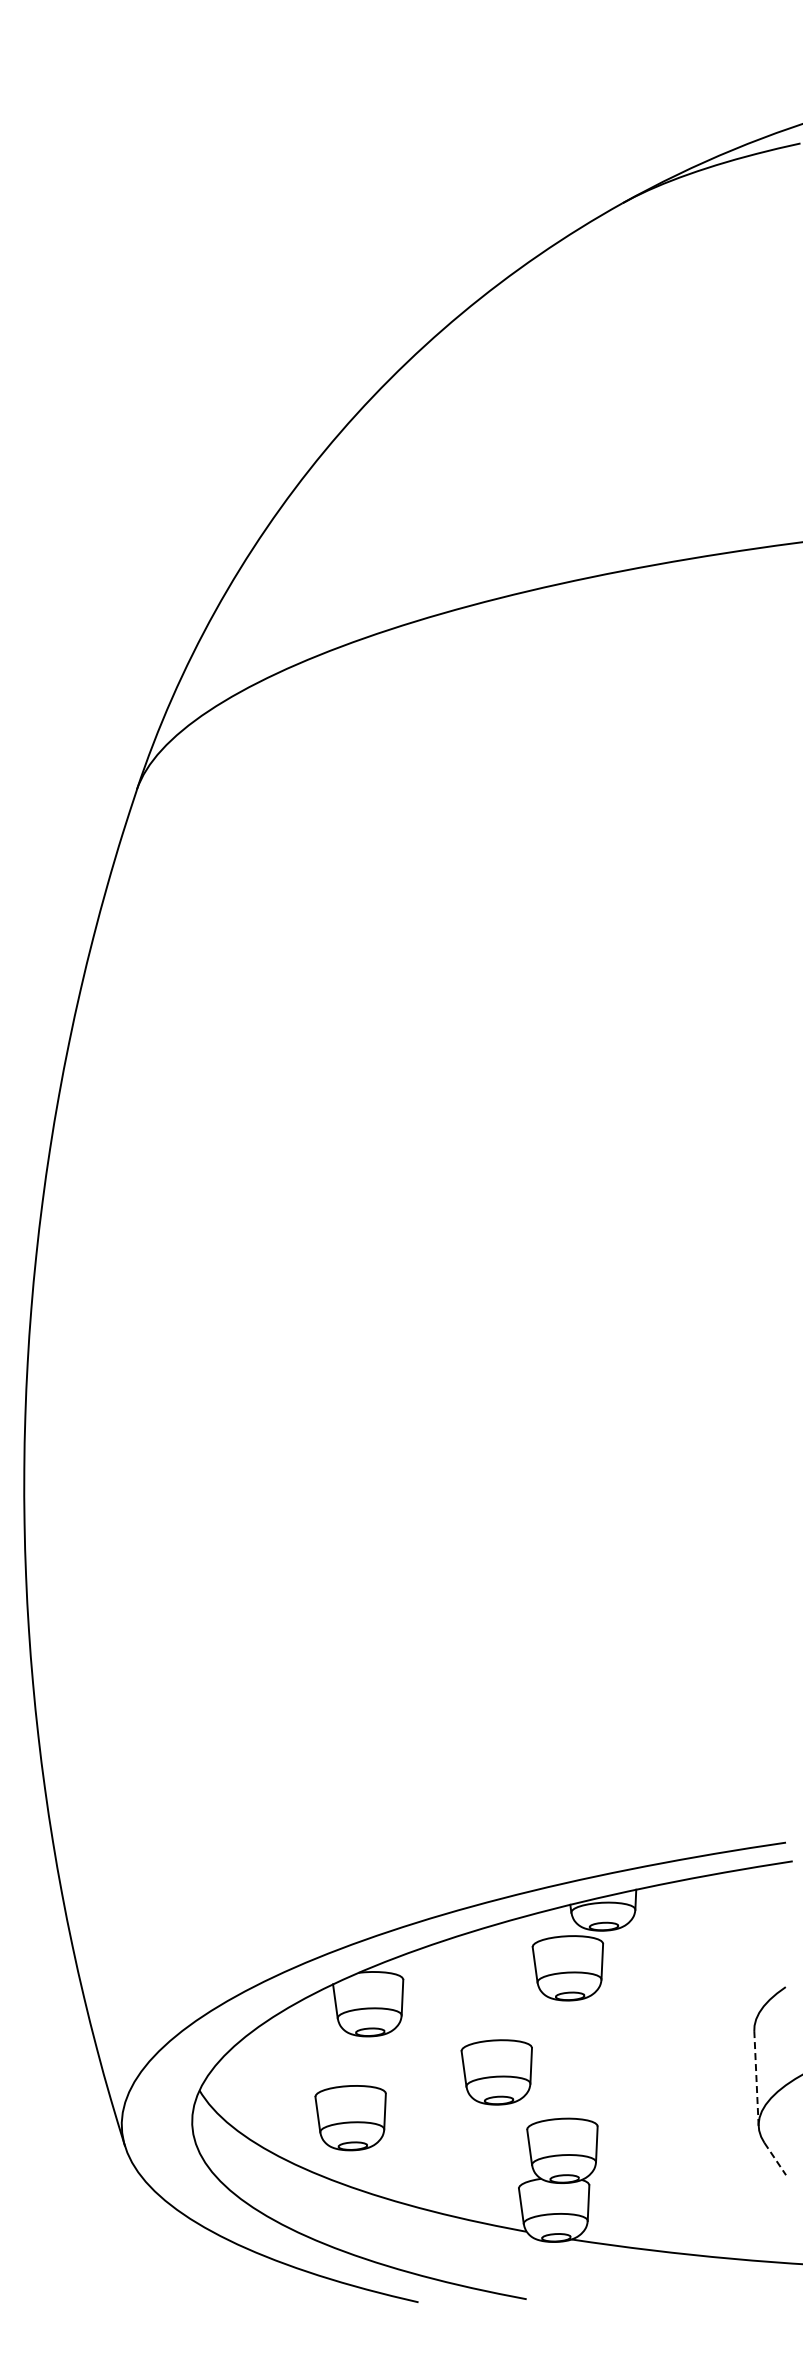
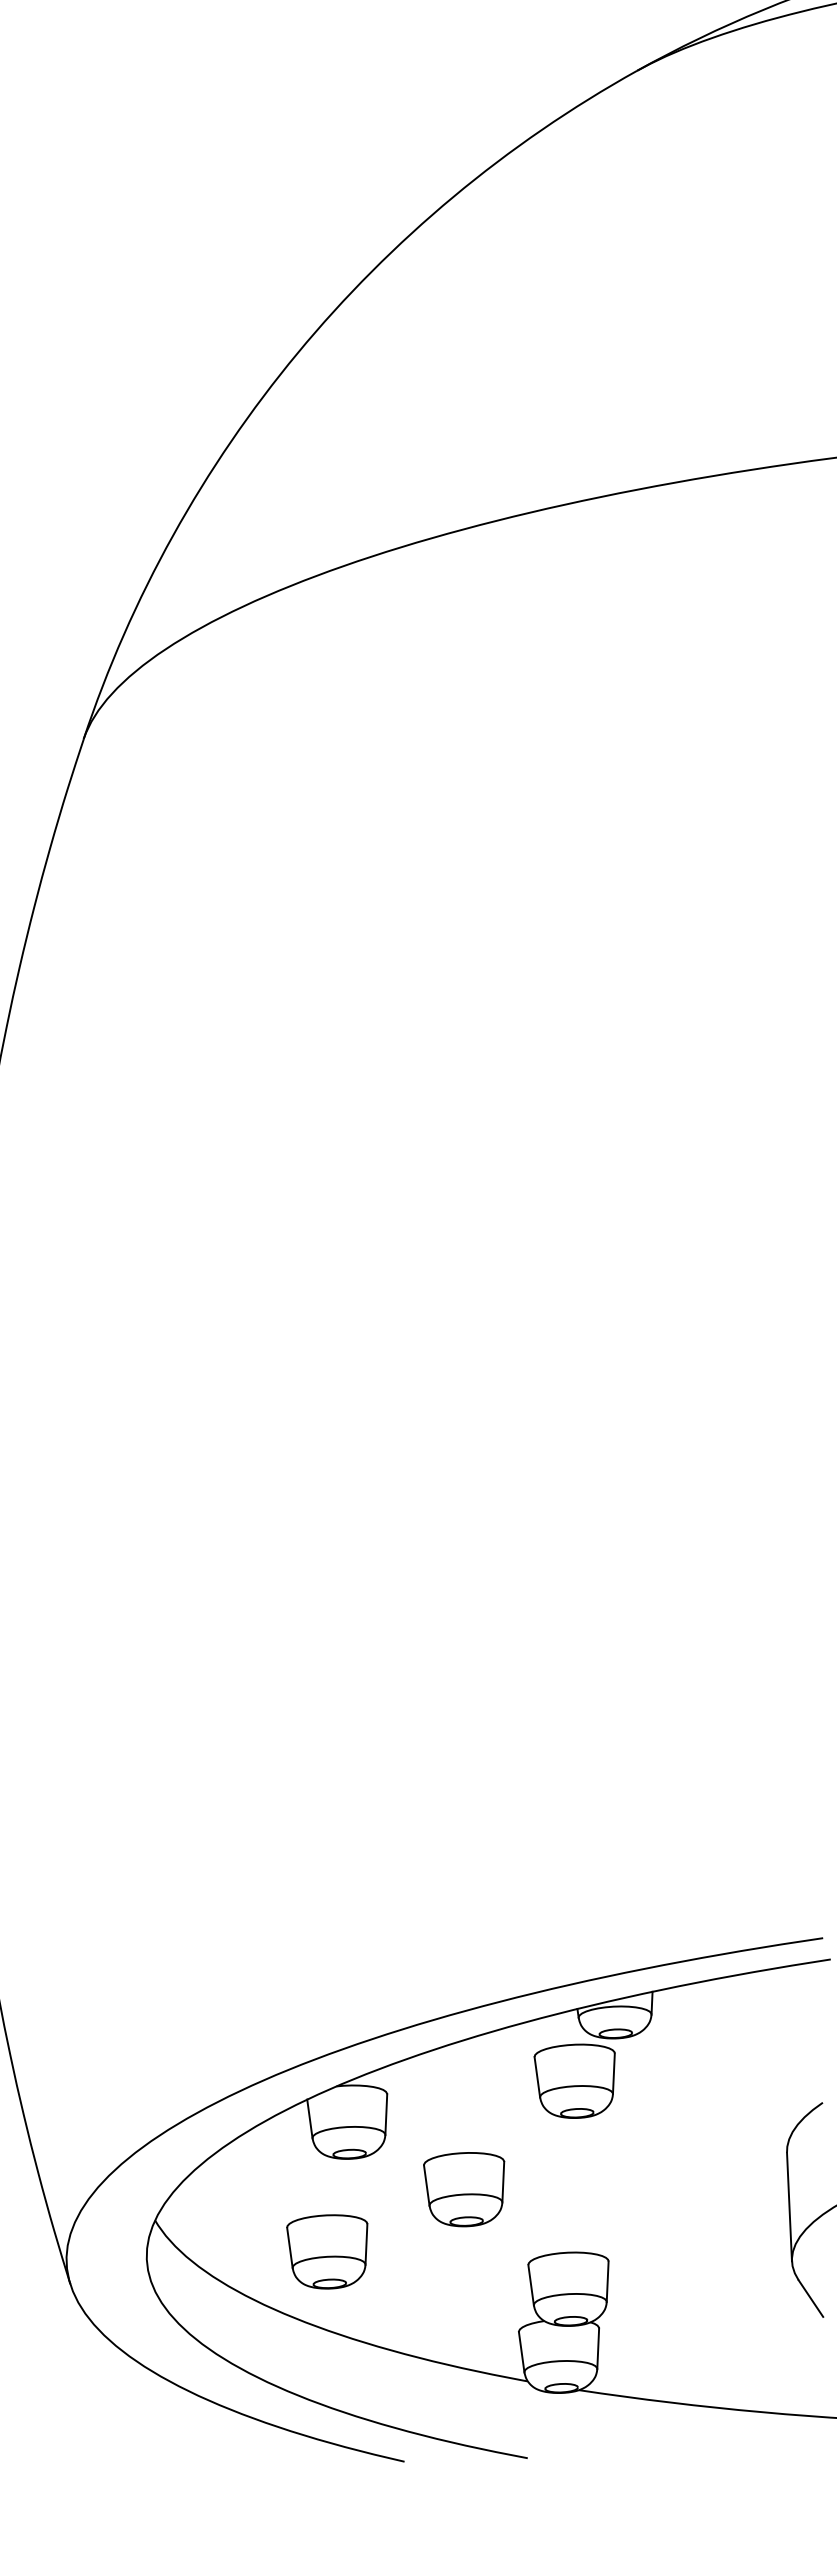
part: (496, 2072) -> (463, 2189), moved
line: (756, 2078) -> (789, 2206), dashed -> solid
line: (775, 2159) -> (811, 2299), dashed -> solid

